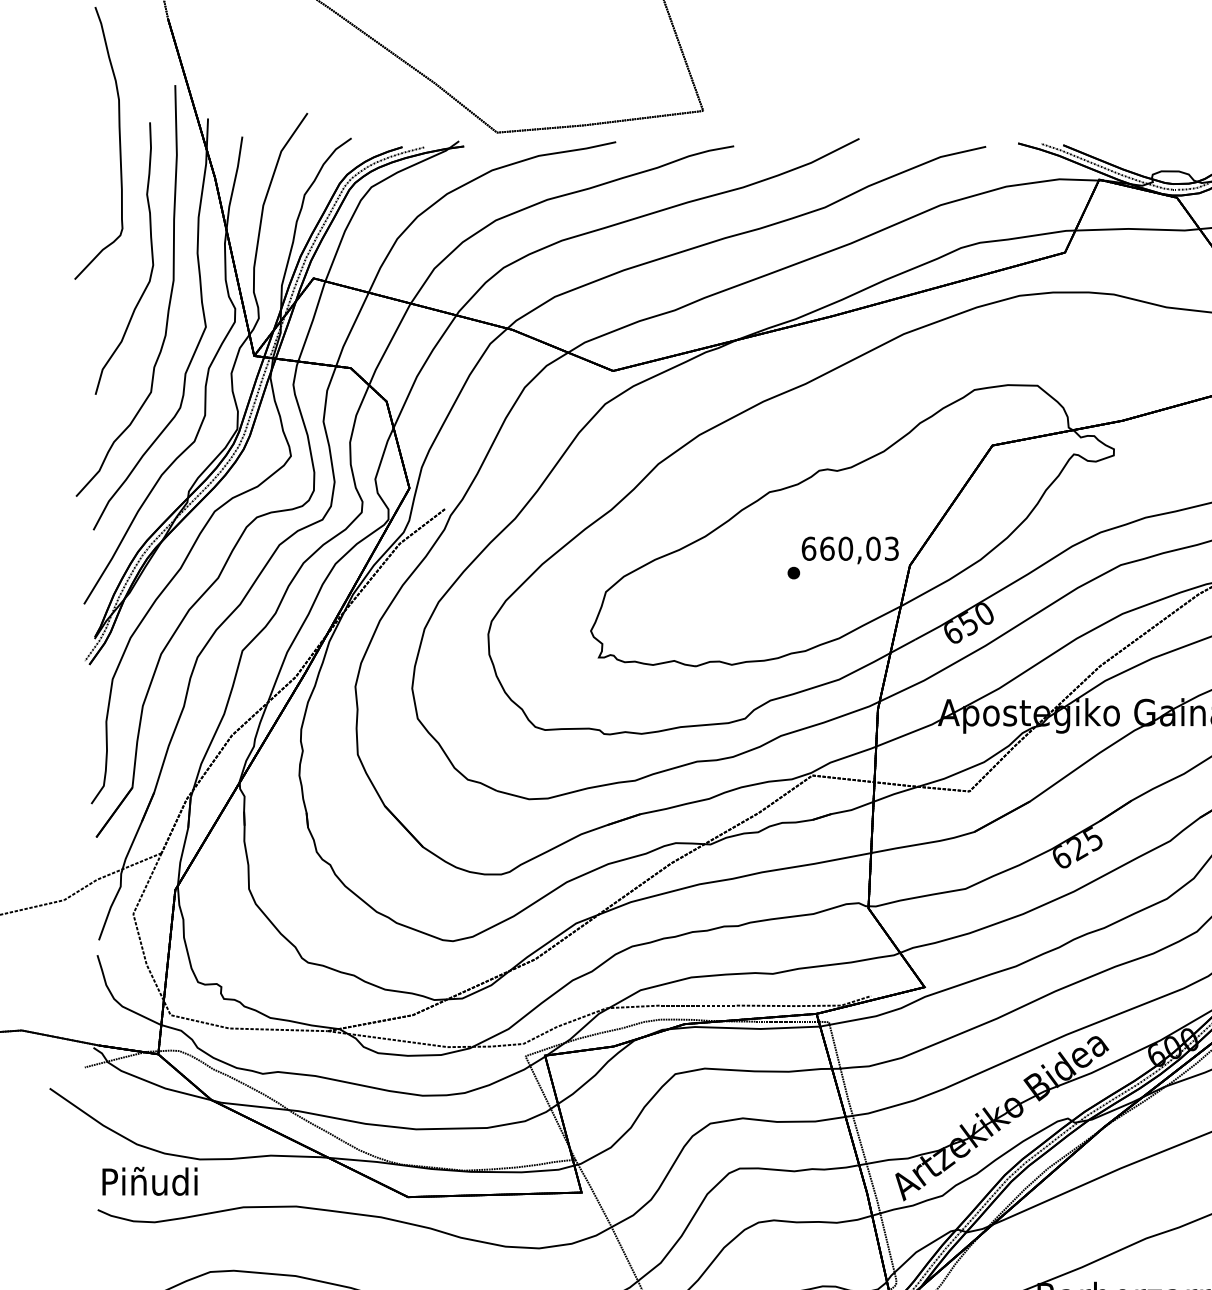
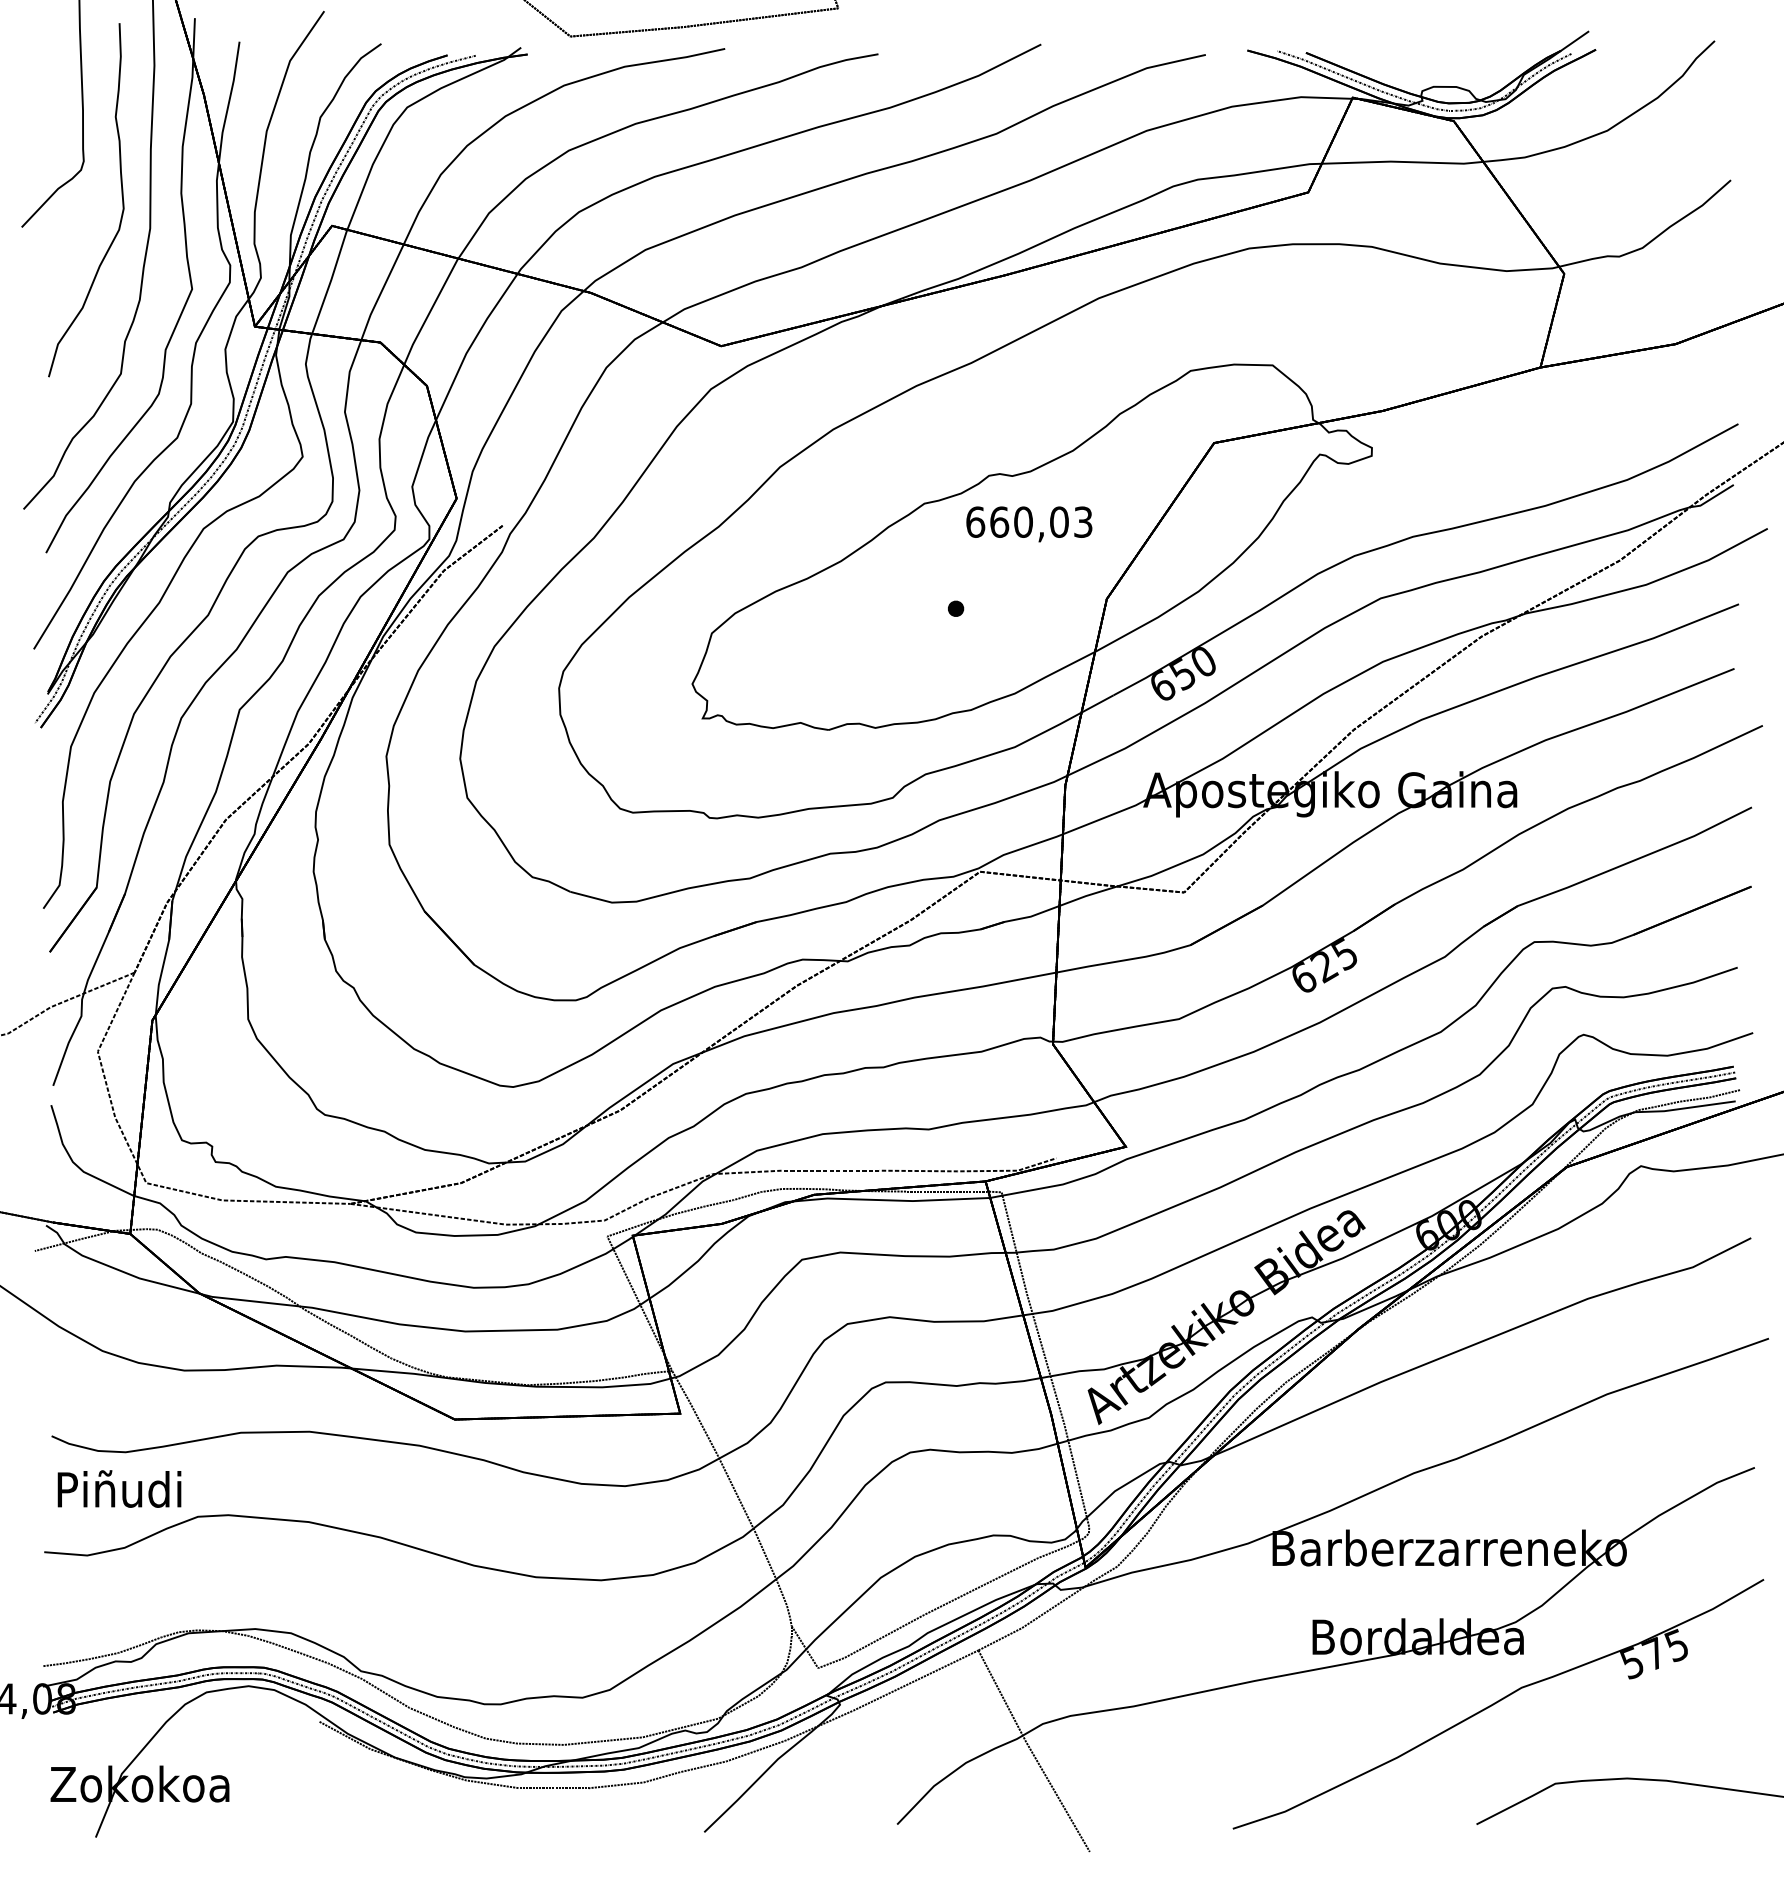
text: (850, 550) -> (1029, 524), moved
text: (149, 1180) -> (119, 1488), moved

